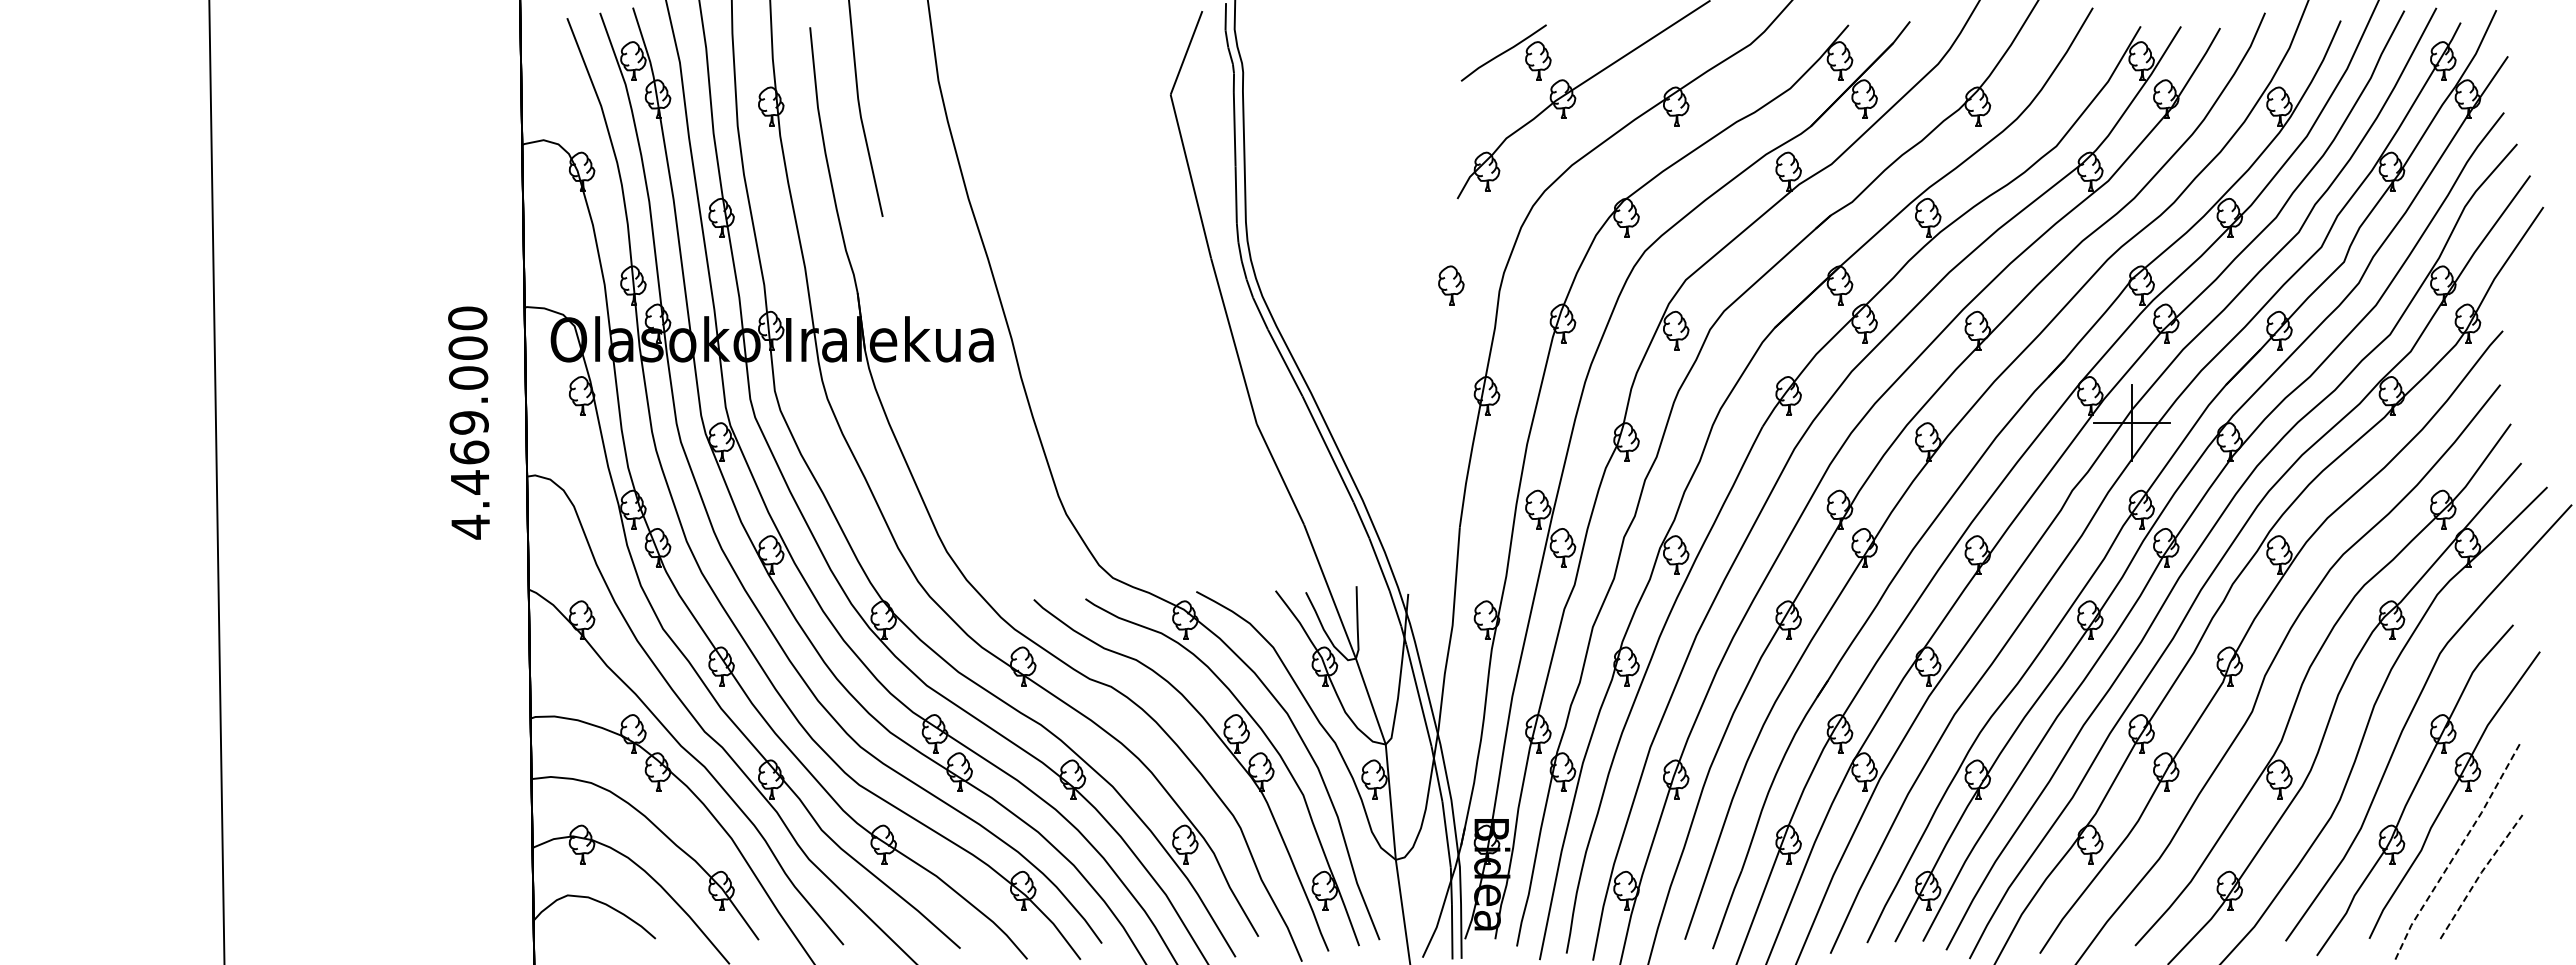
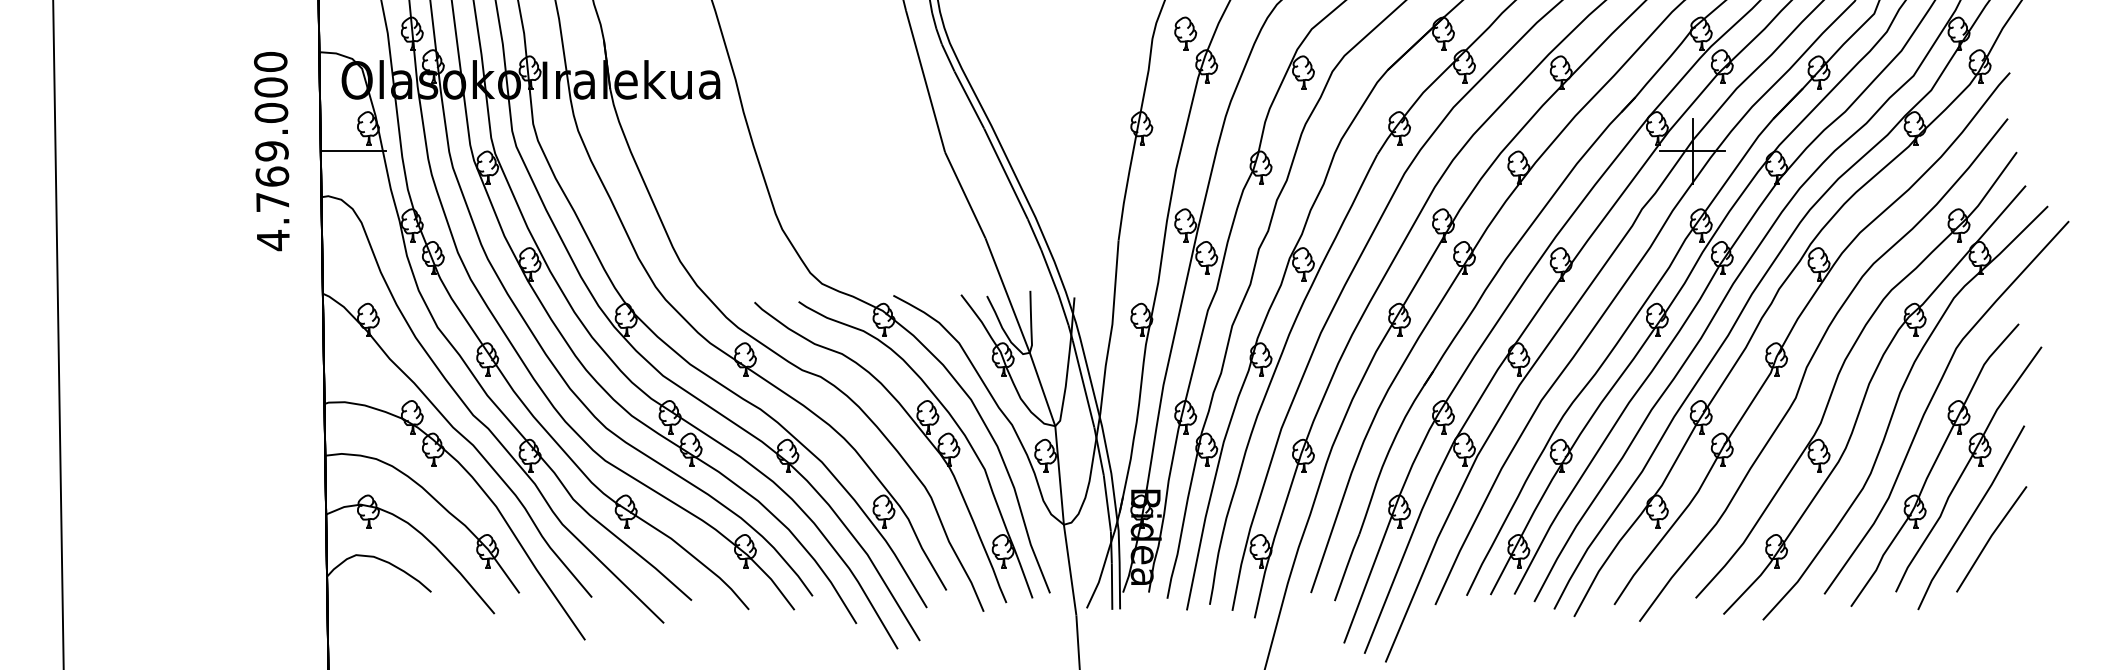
part: (1451, 285) -> (1185, 33), moved
line: (564, 422) -> (353, 150), added
text: (470, 482) -> (273, 202), 4.469.000 -> 4.769.000
line: (2457, 851) -> (1971, 517), dashed -> solid
line: (2480, 874) -> (1990, 537), dashed -> solid

